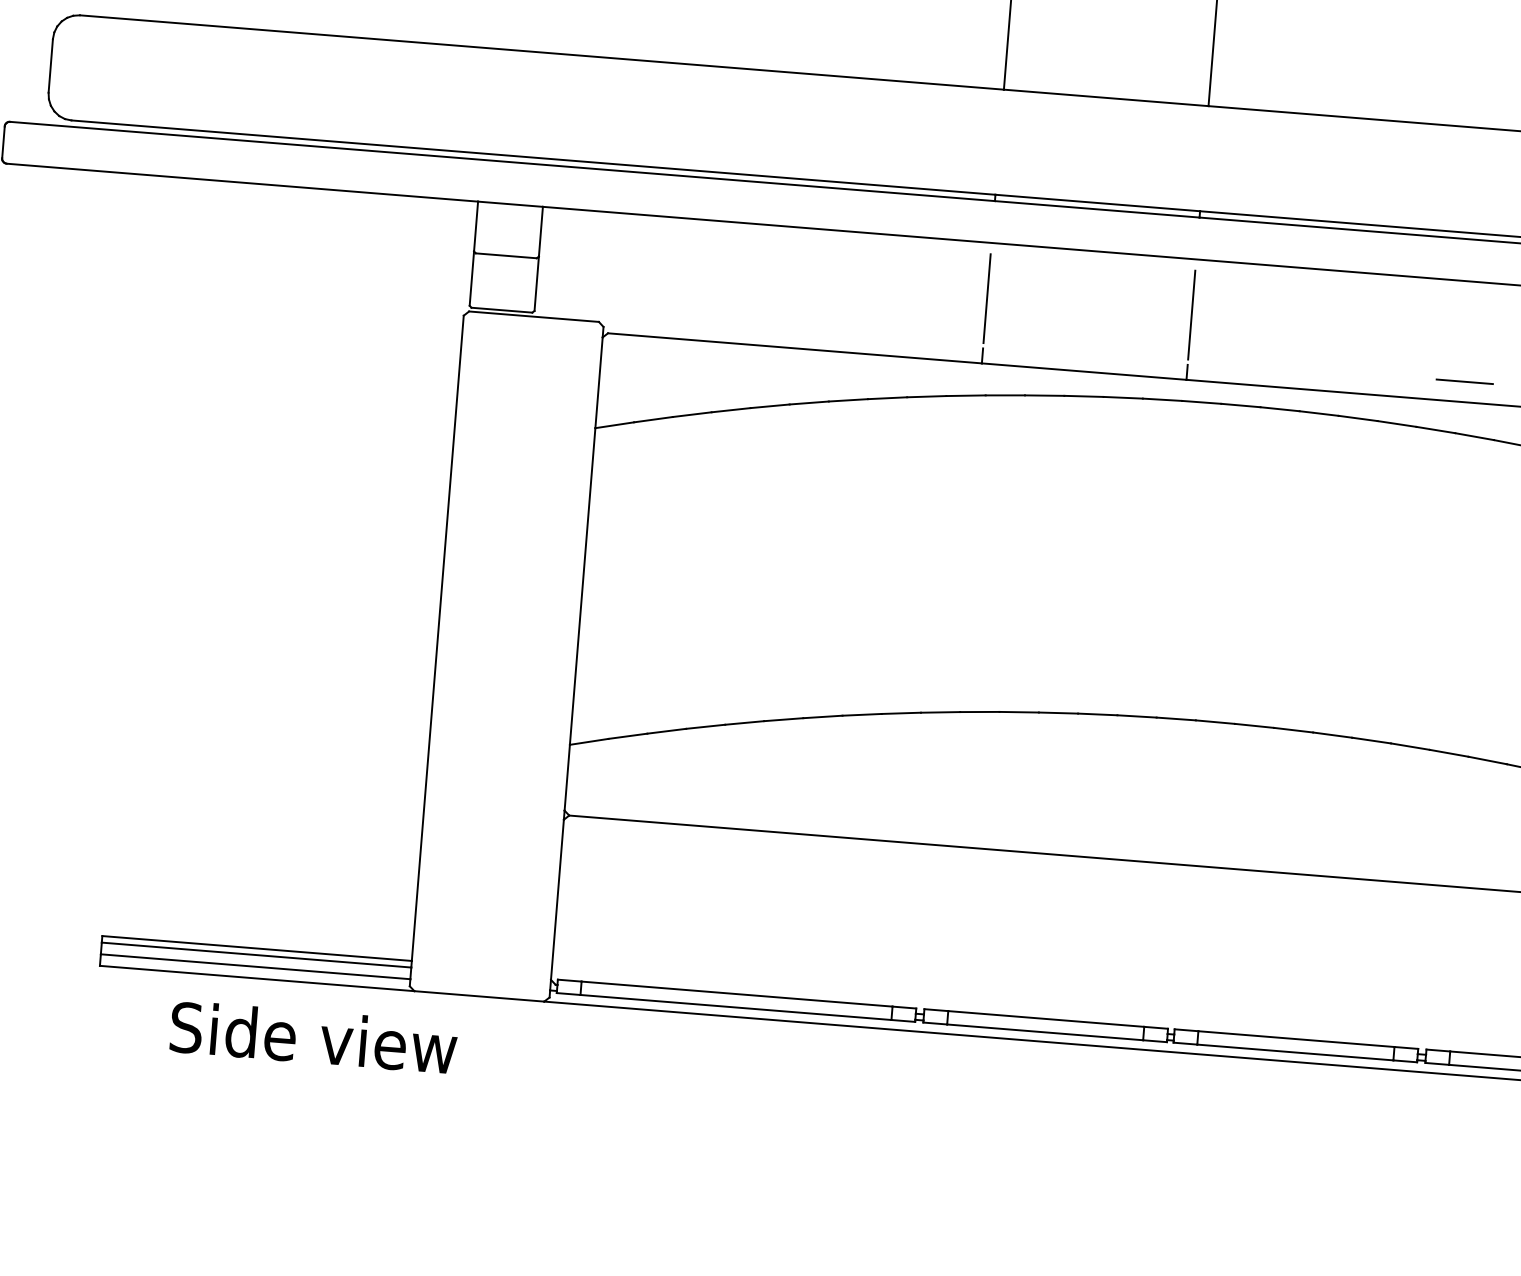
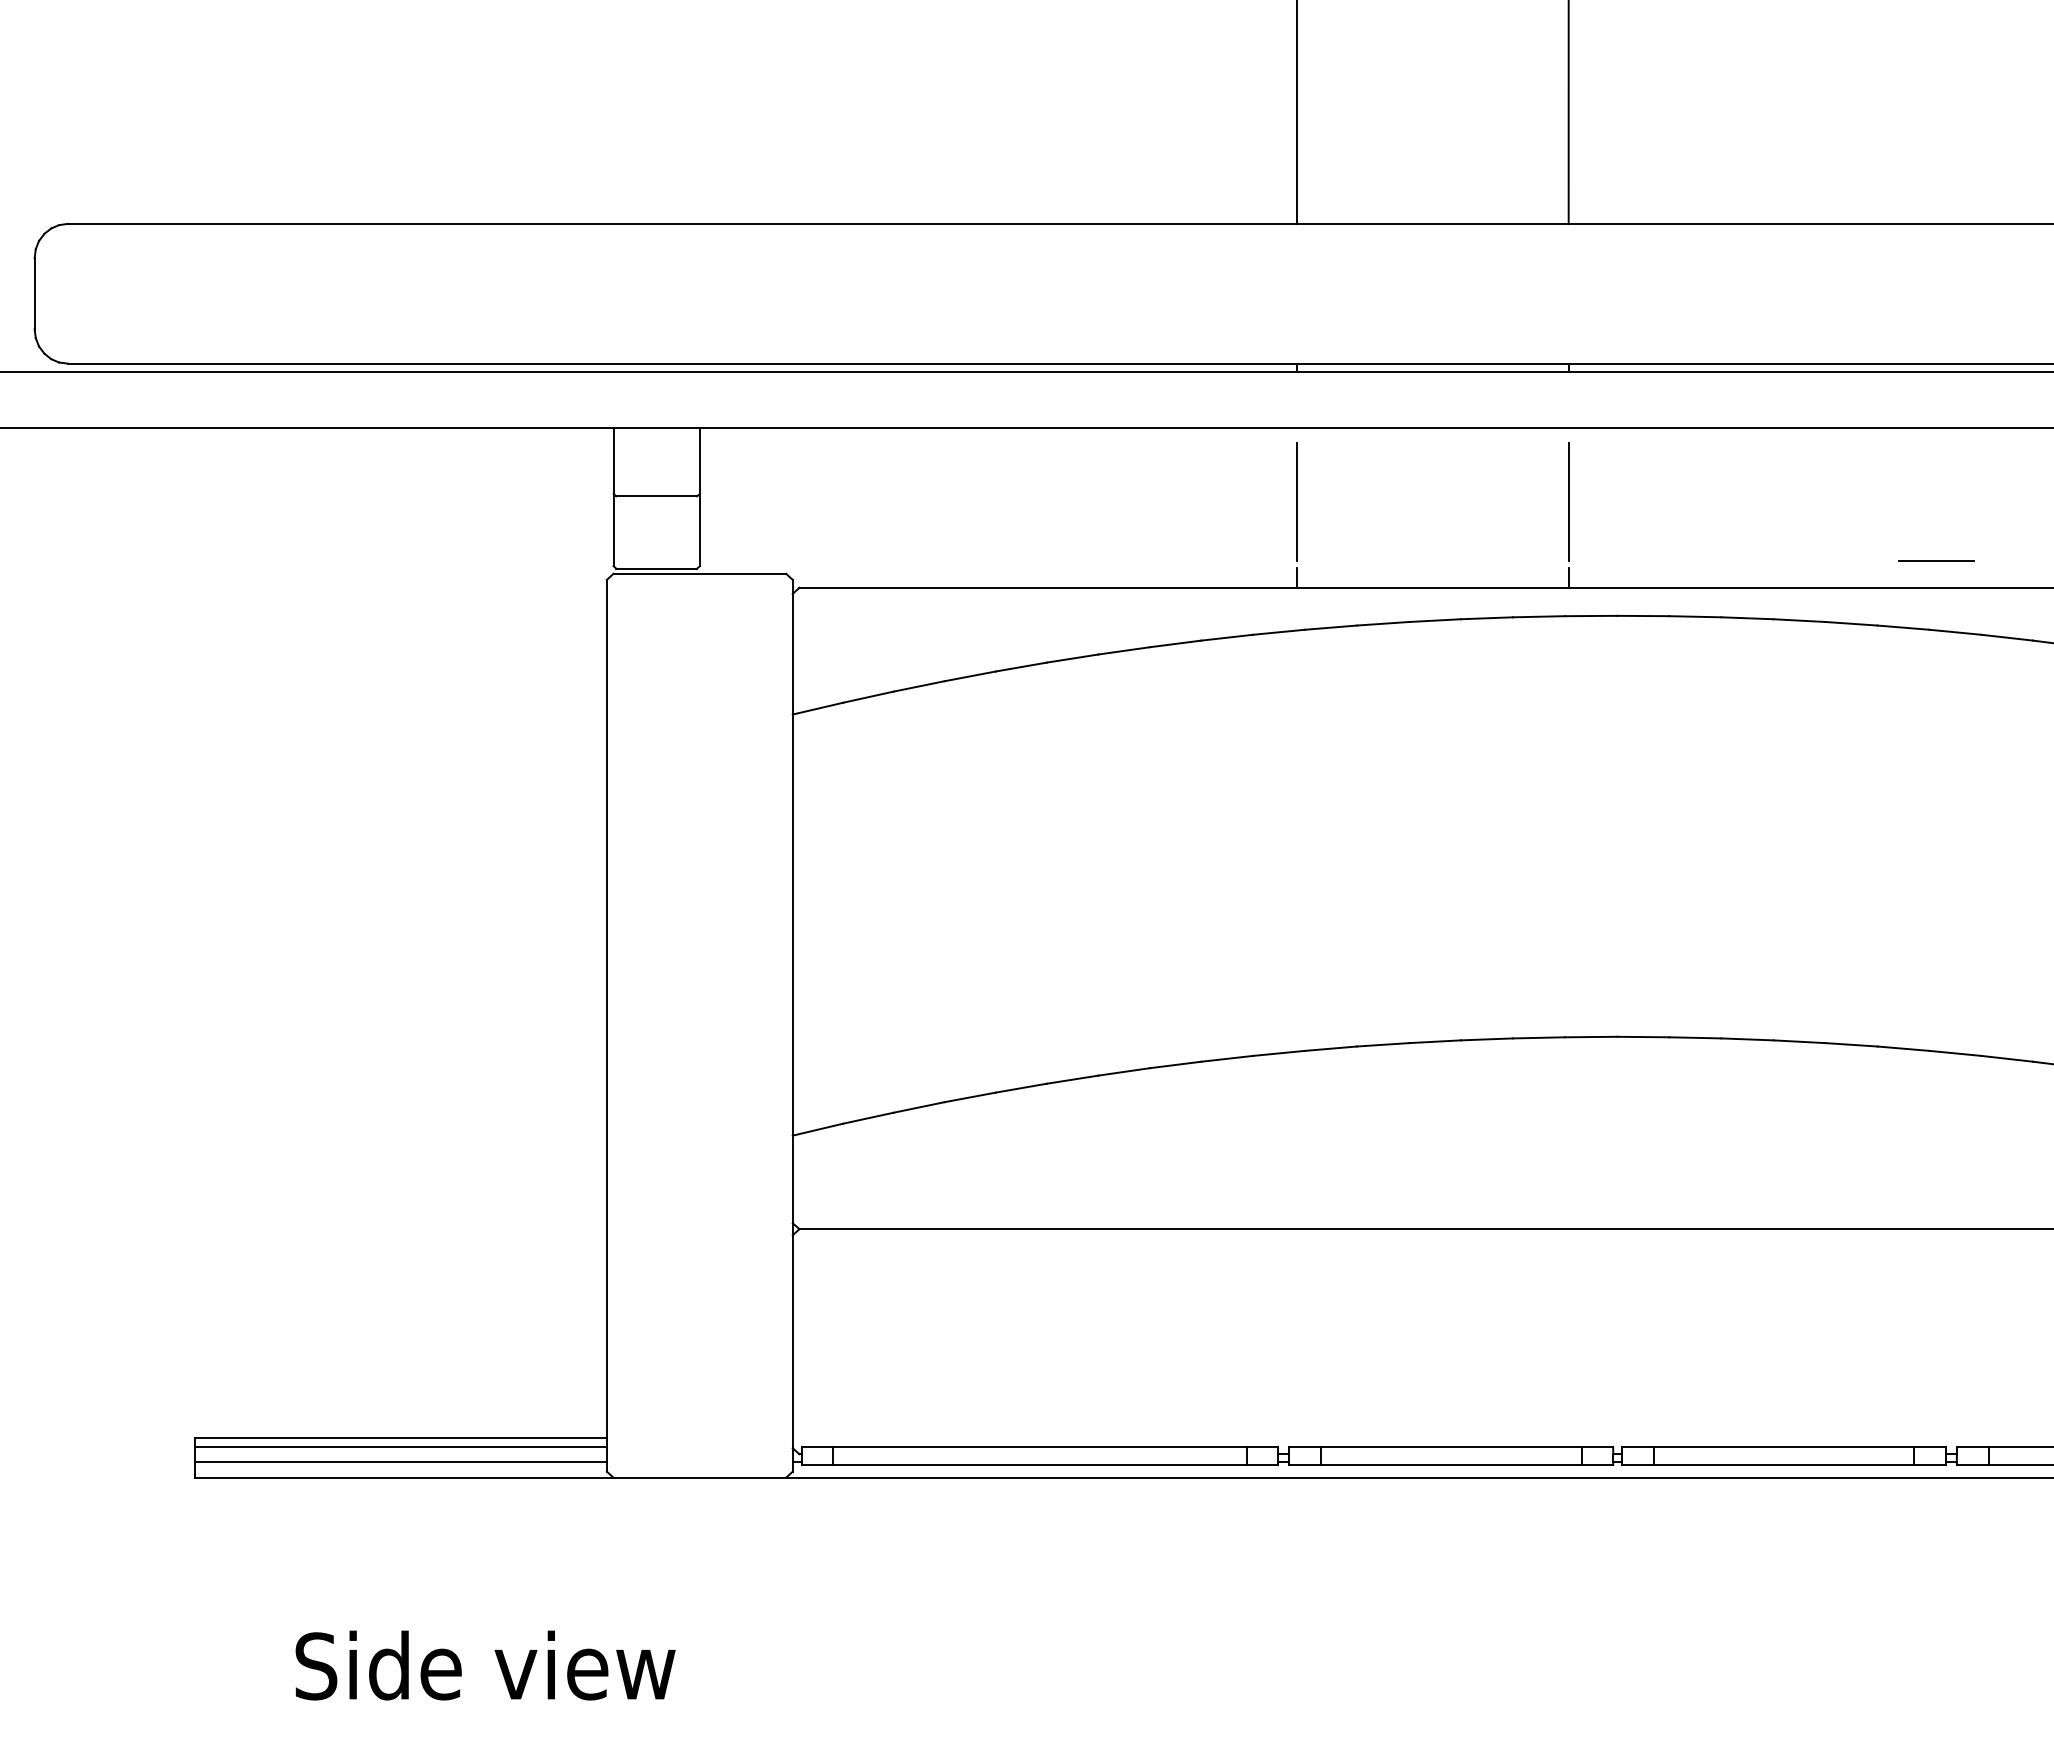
text: (313, 1037) -> (485, 1665), moved

